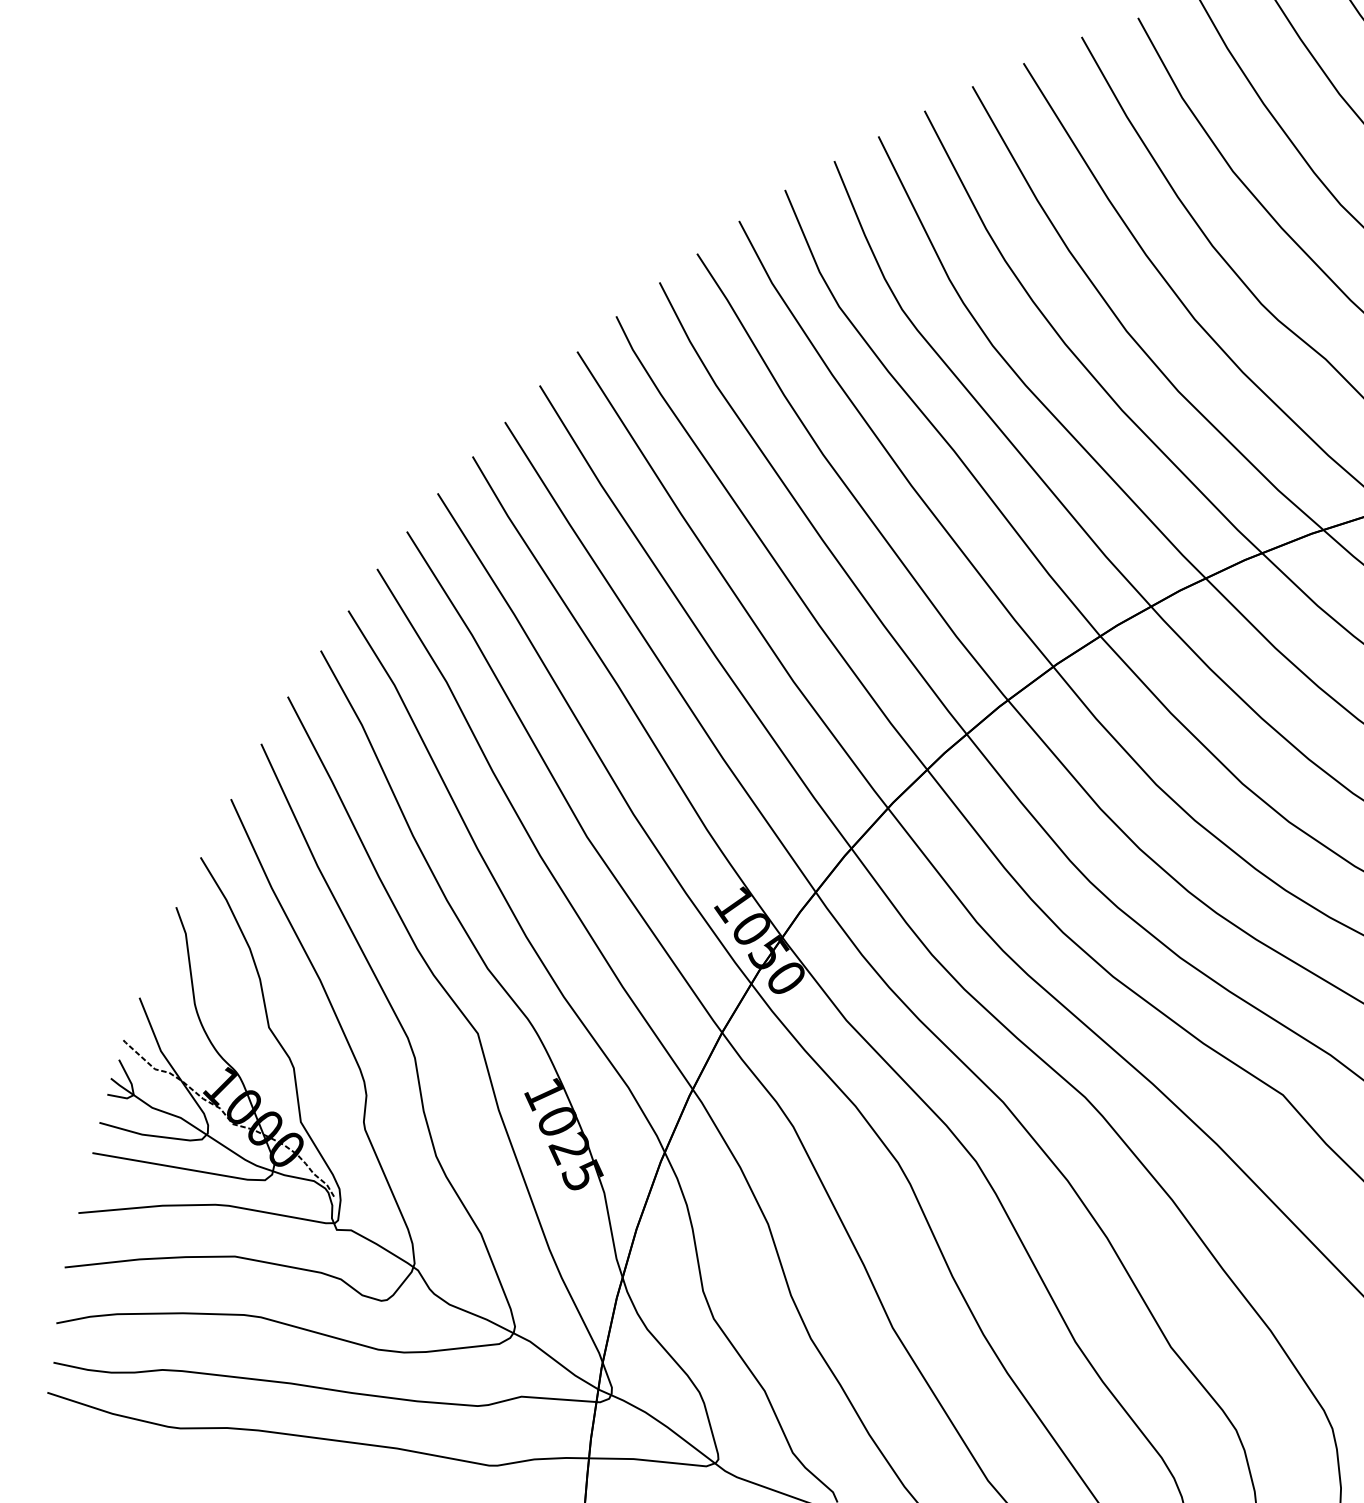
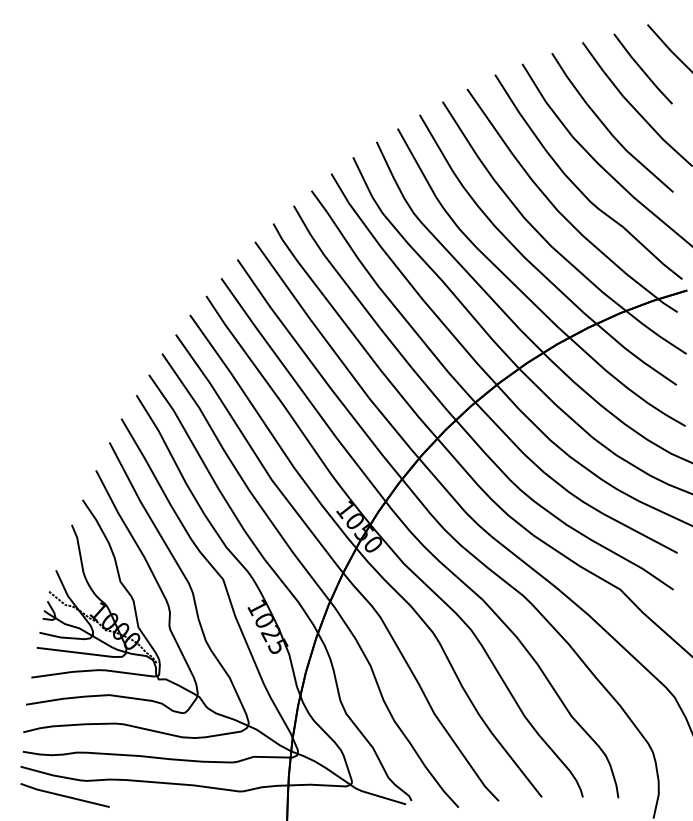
line: (133, 1455) -> (64, 795), added

